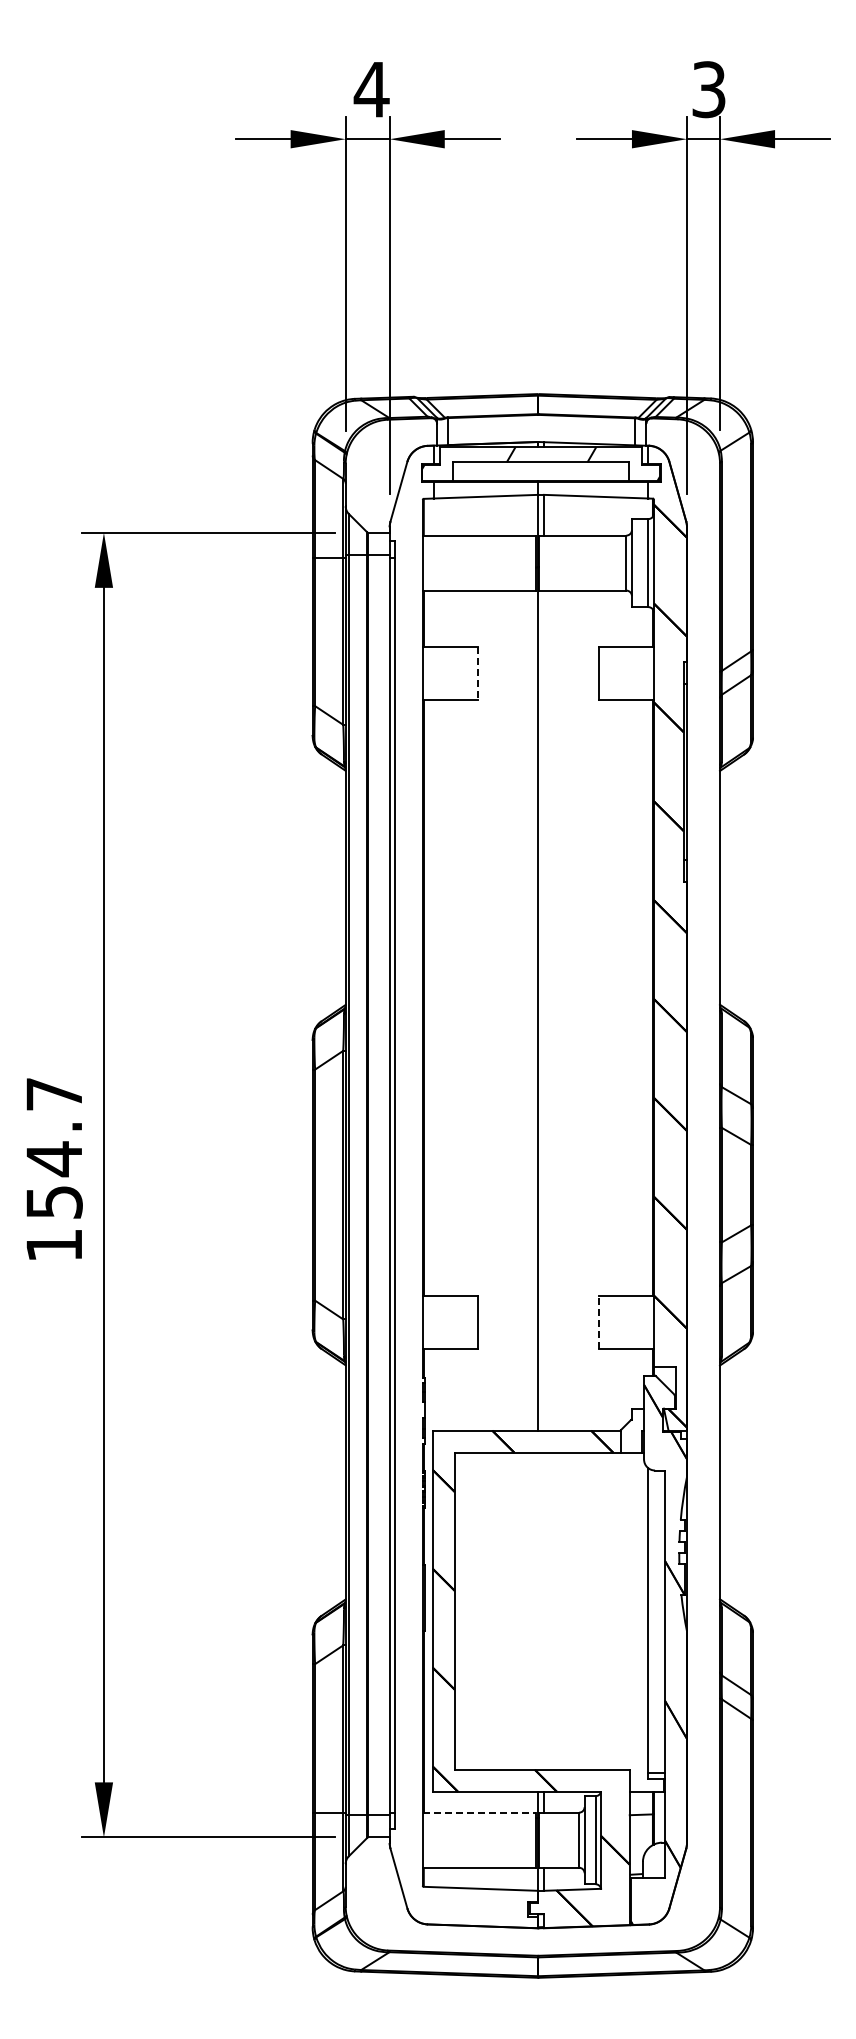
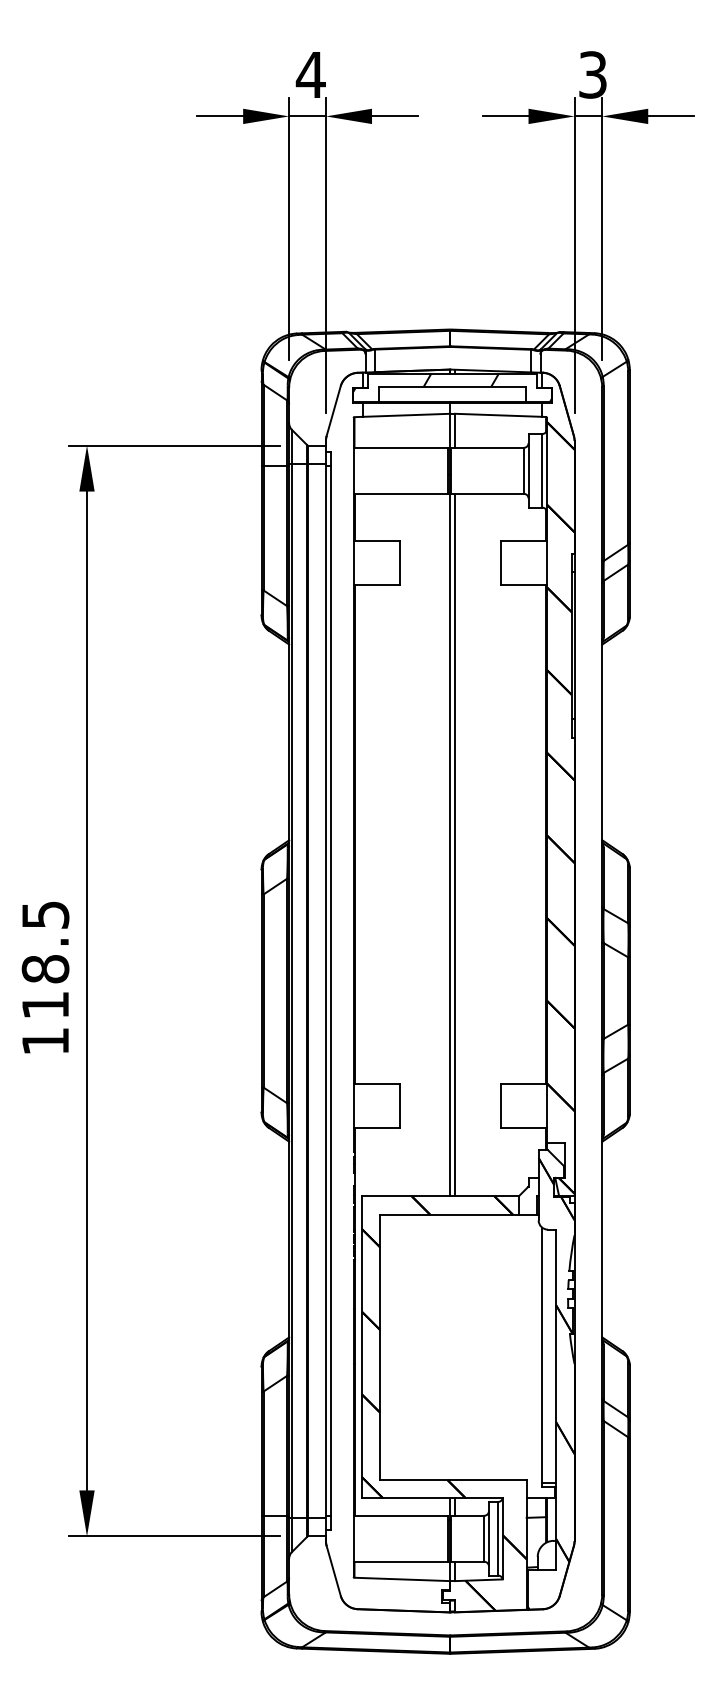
line: (477, 673) -> (399, 563), dashed -> solid
line: (543, 1010) -> (454, 844), added
text: (53, 1148) -> (44, 960), 154.7 -> 118.5
line: (598, 1322) -> (500, 1105), dashed -> solid
line: (479, 1812) -> (401, 1515), dashed -> solid

